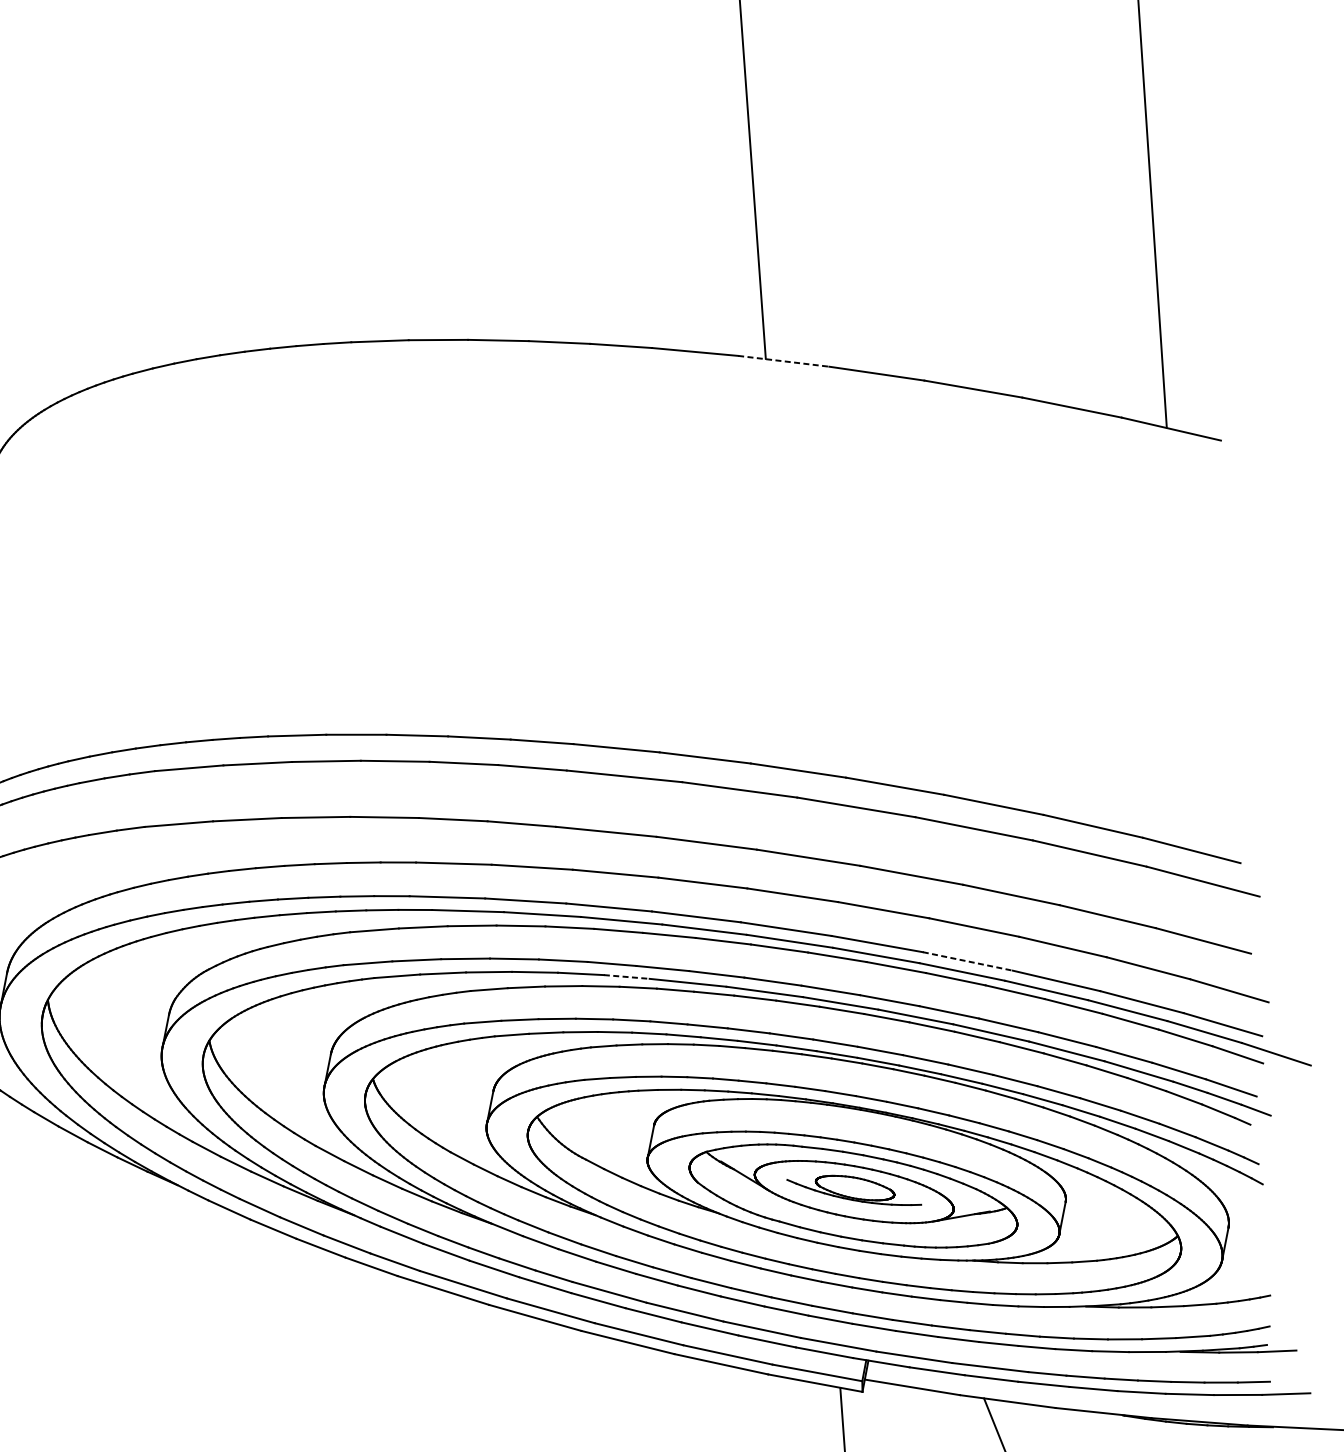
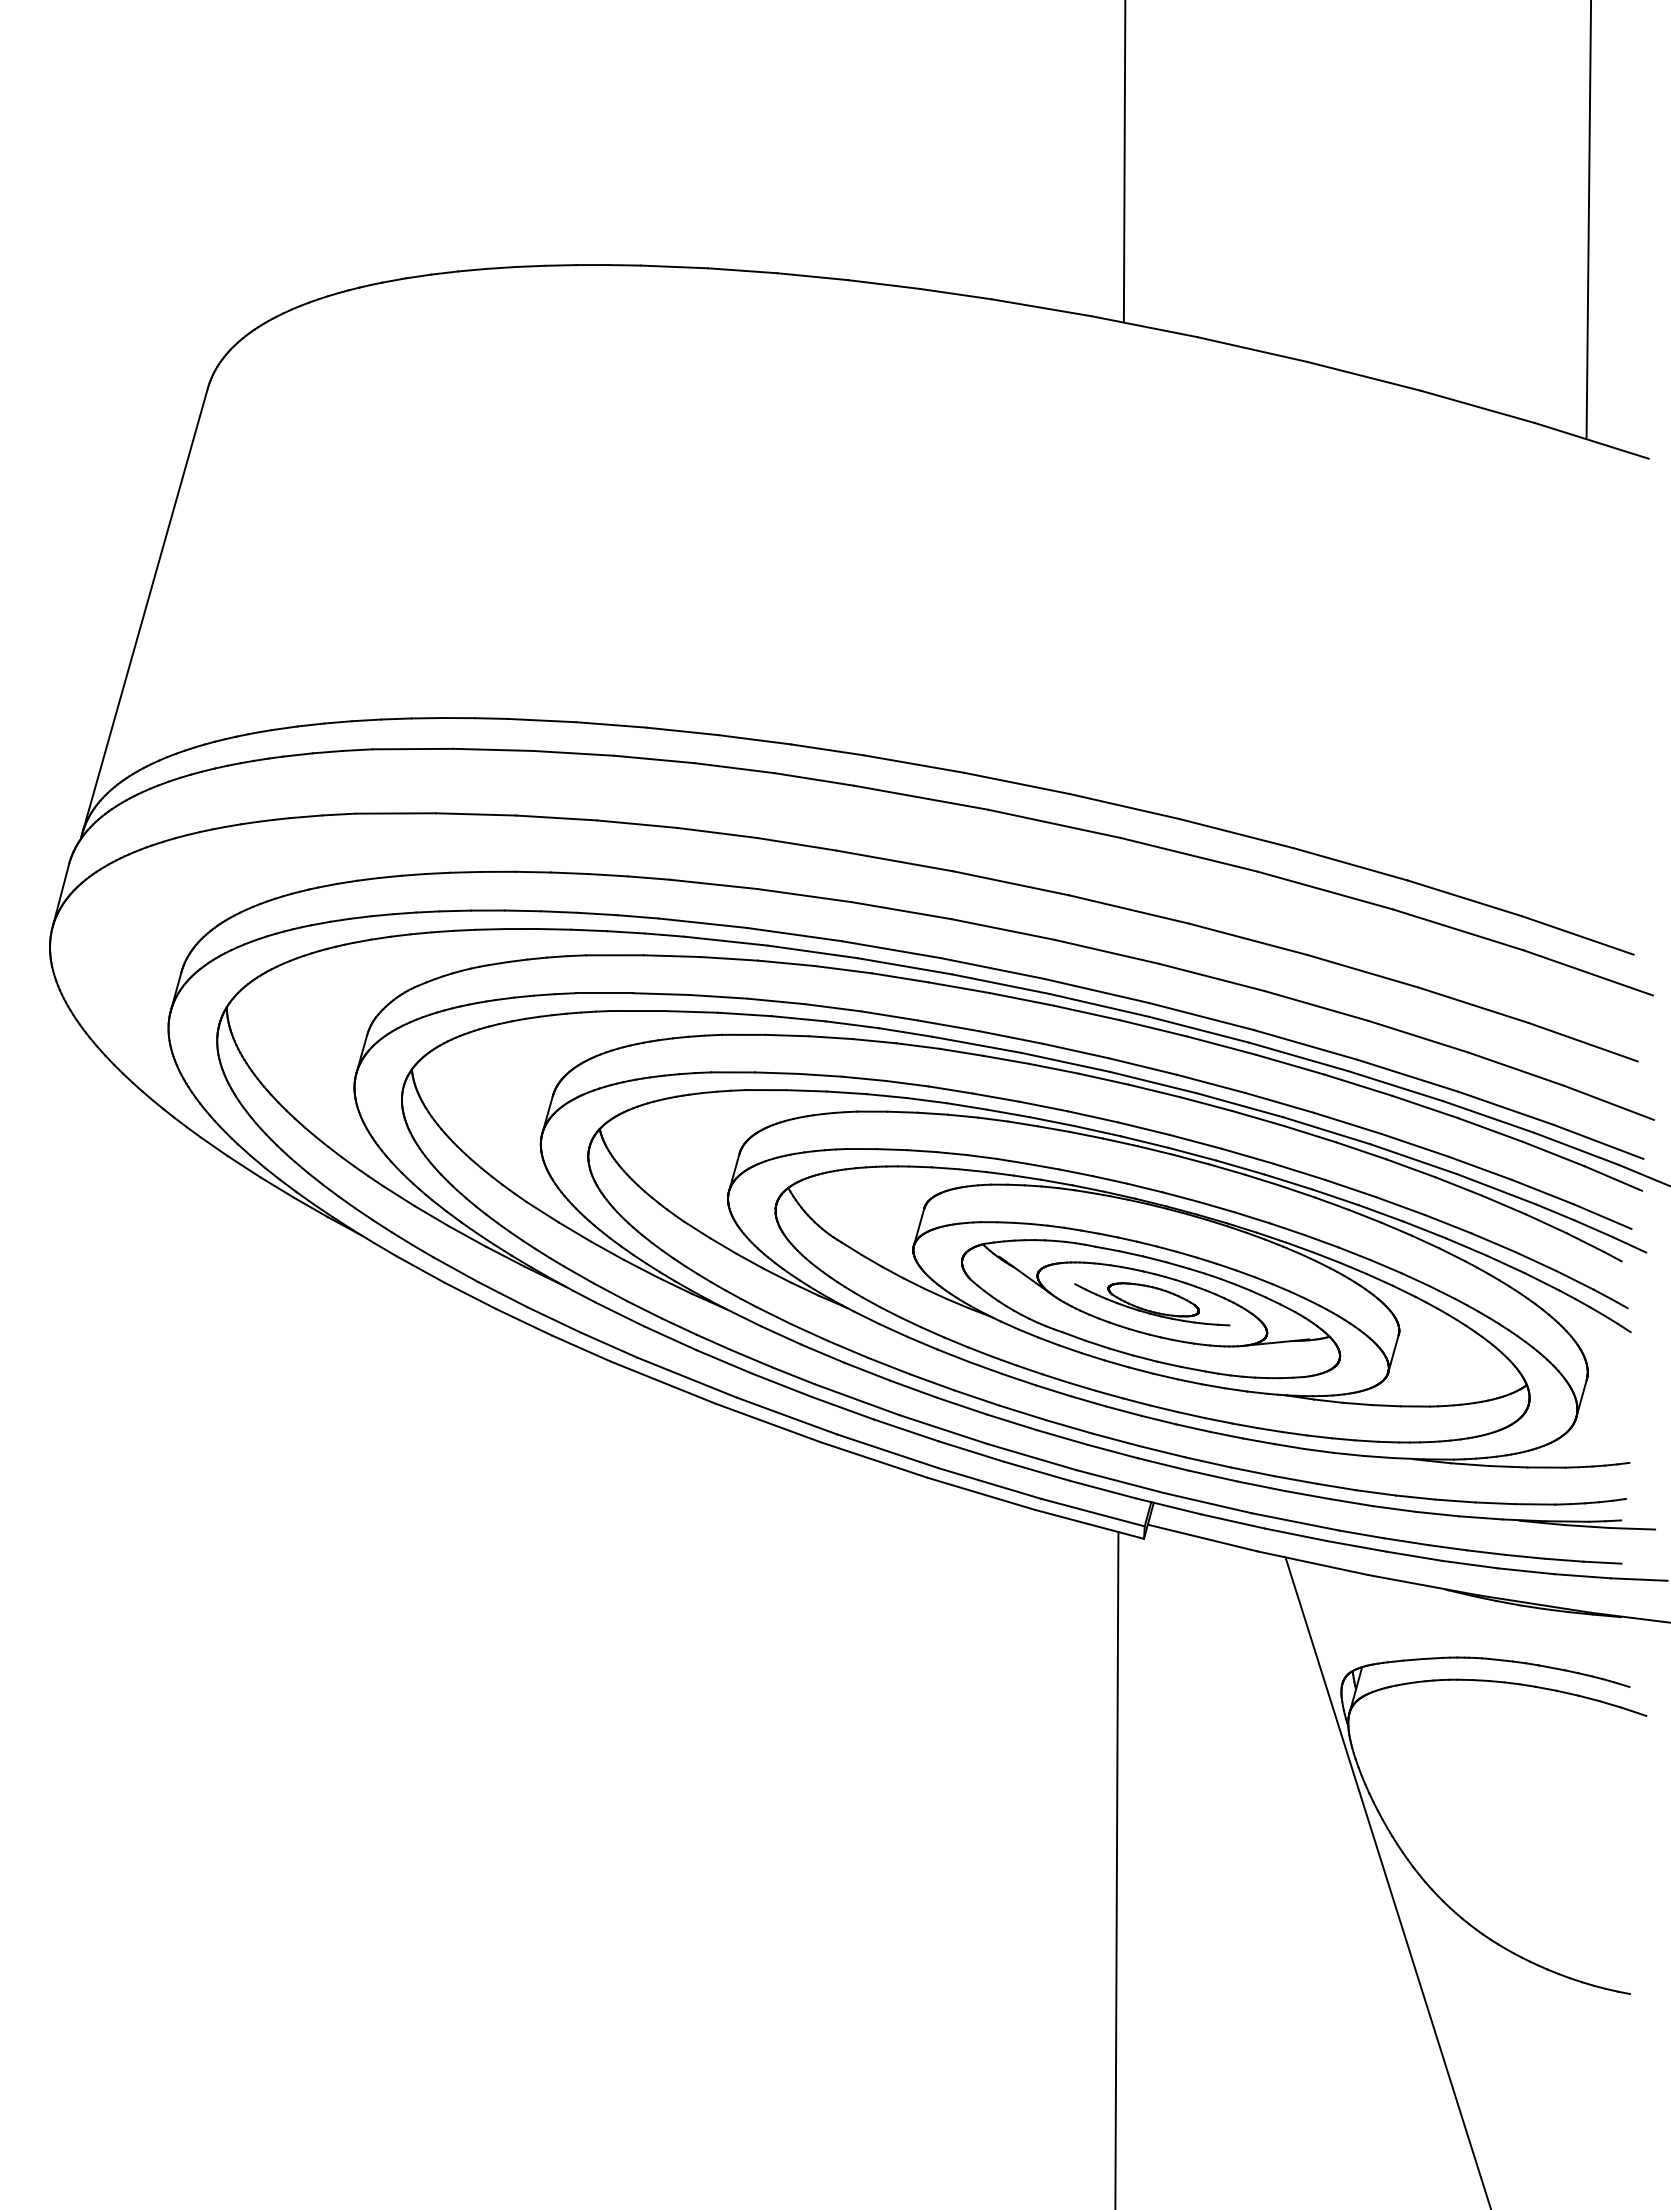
line: (783, 361) -> (1144, 326), dashed -> solid
line: (967, 961) -> (1305, 1044), dashed -> solid
line: (626, 977) -> (905, 1032), dashed -> solid

